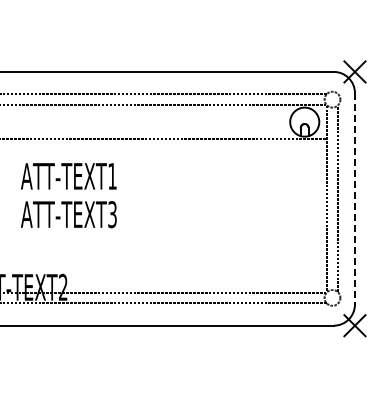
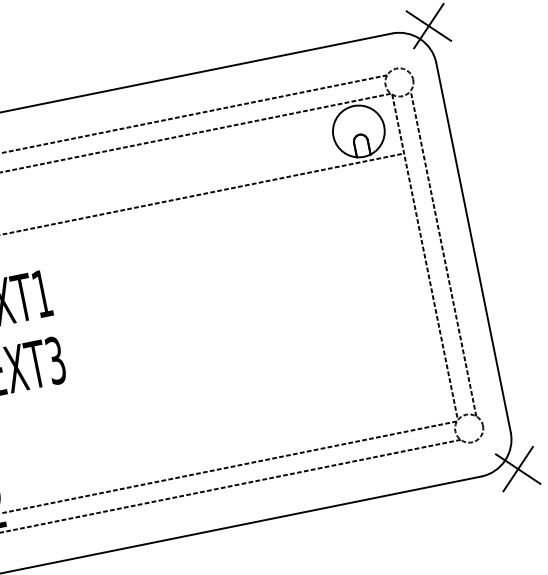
line: (354, 198) -> (472, 247), dashed -> solid

